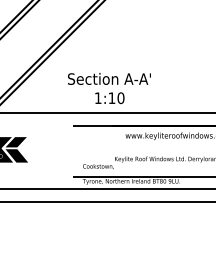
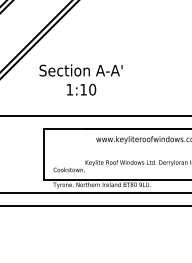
text: (109, 88) -> (81, 80), moved
line: (73, 150) -> (44, 154), added

